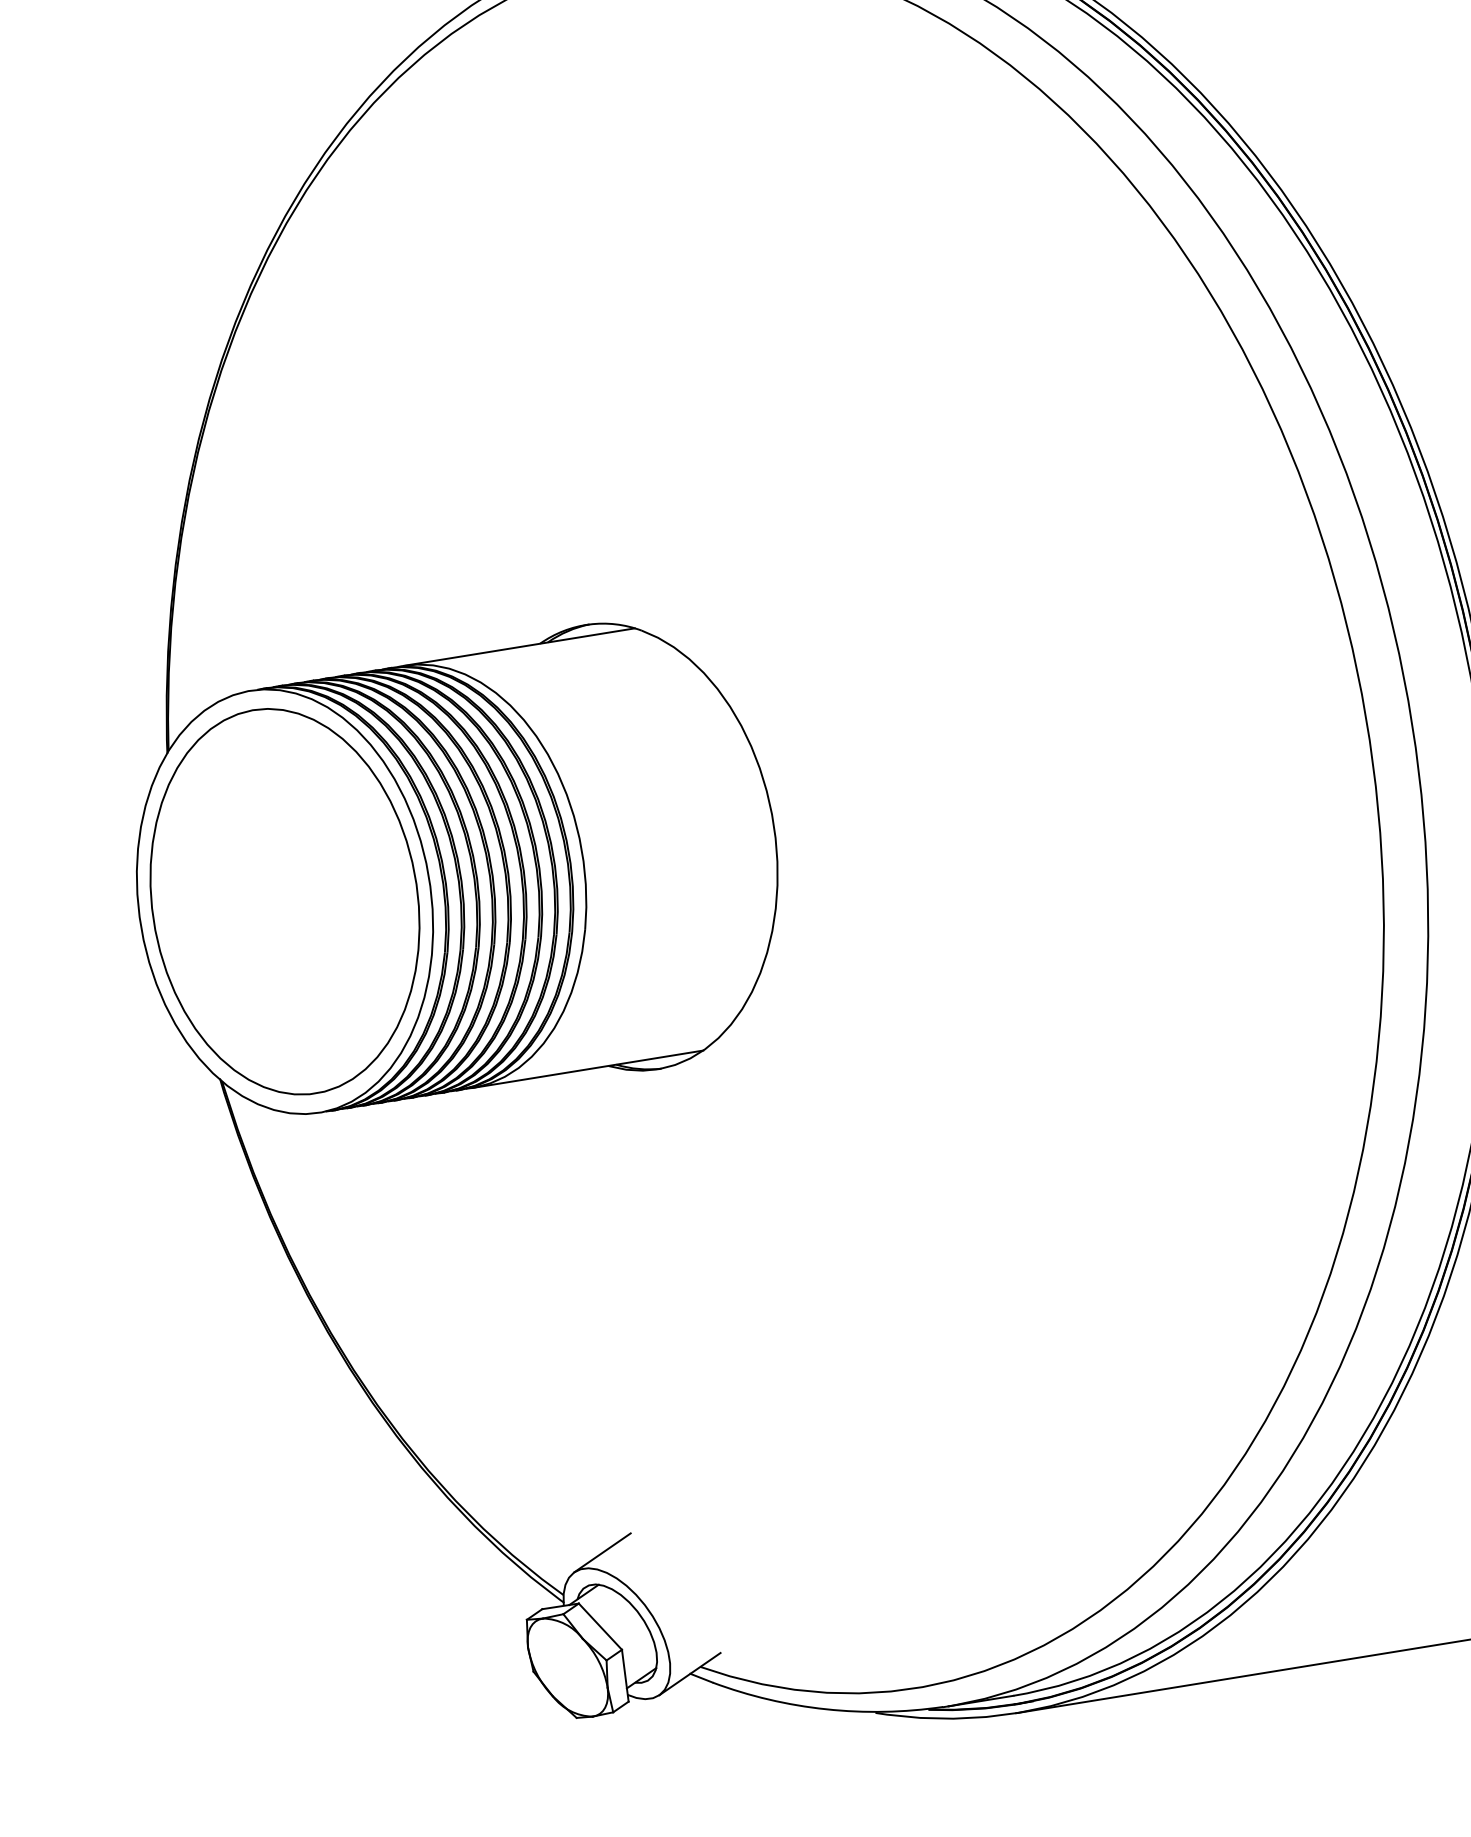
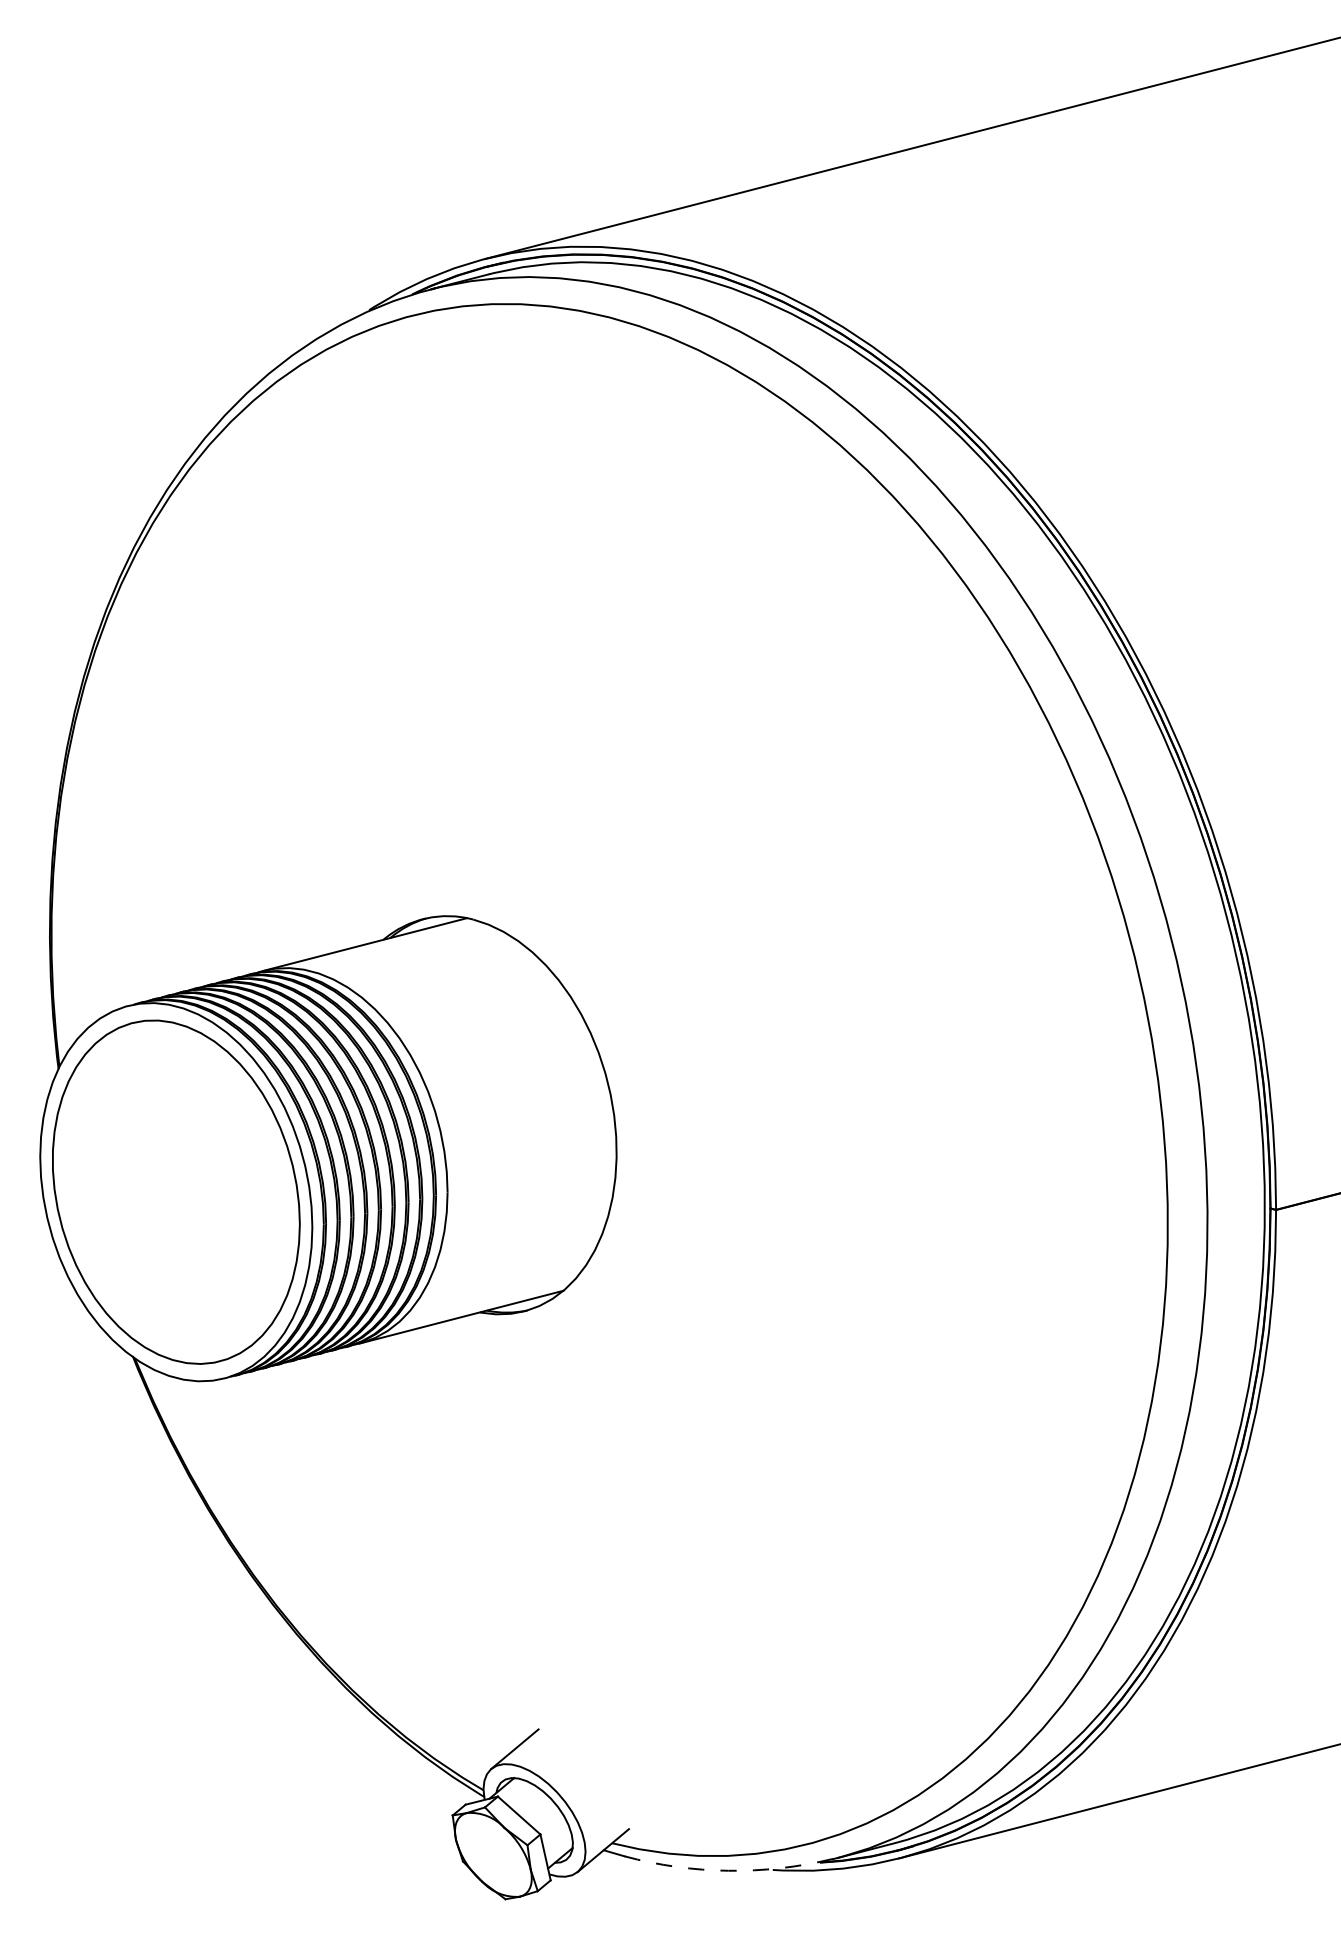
arc: (826, 1709) -> (728, 1870), solid -> dashed

